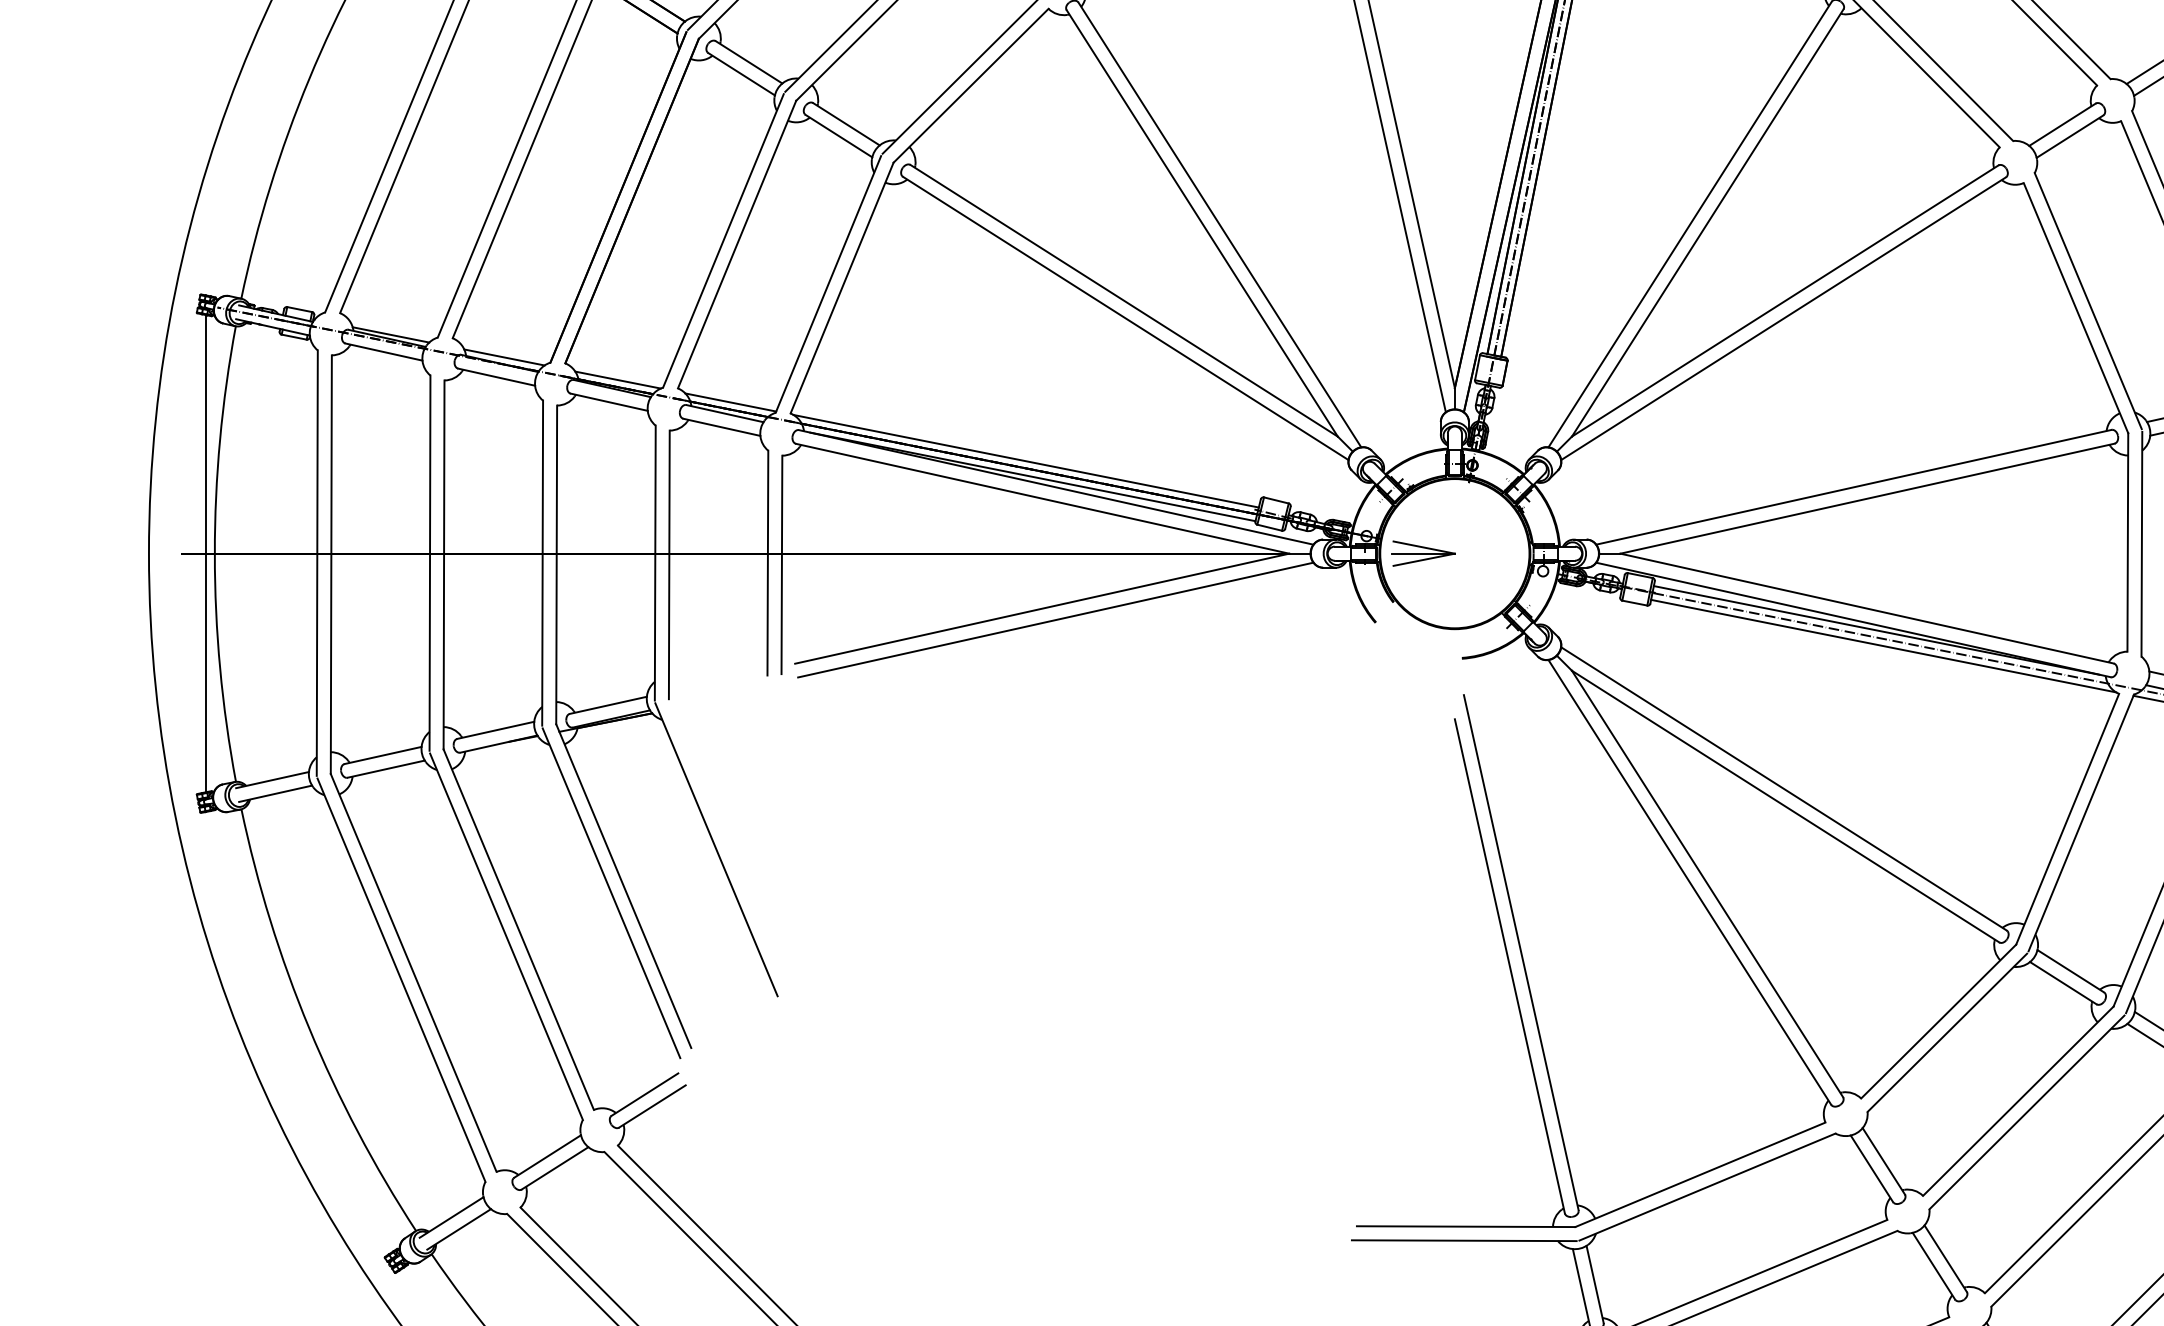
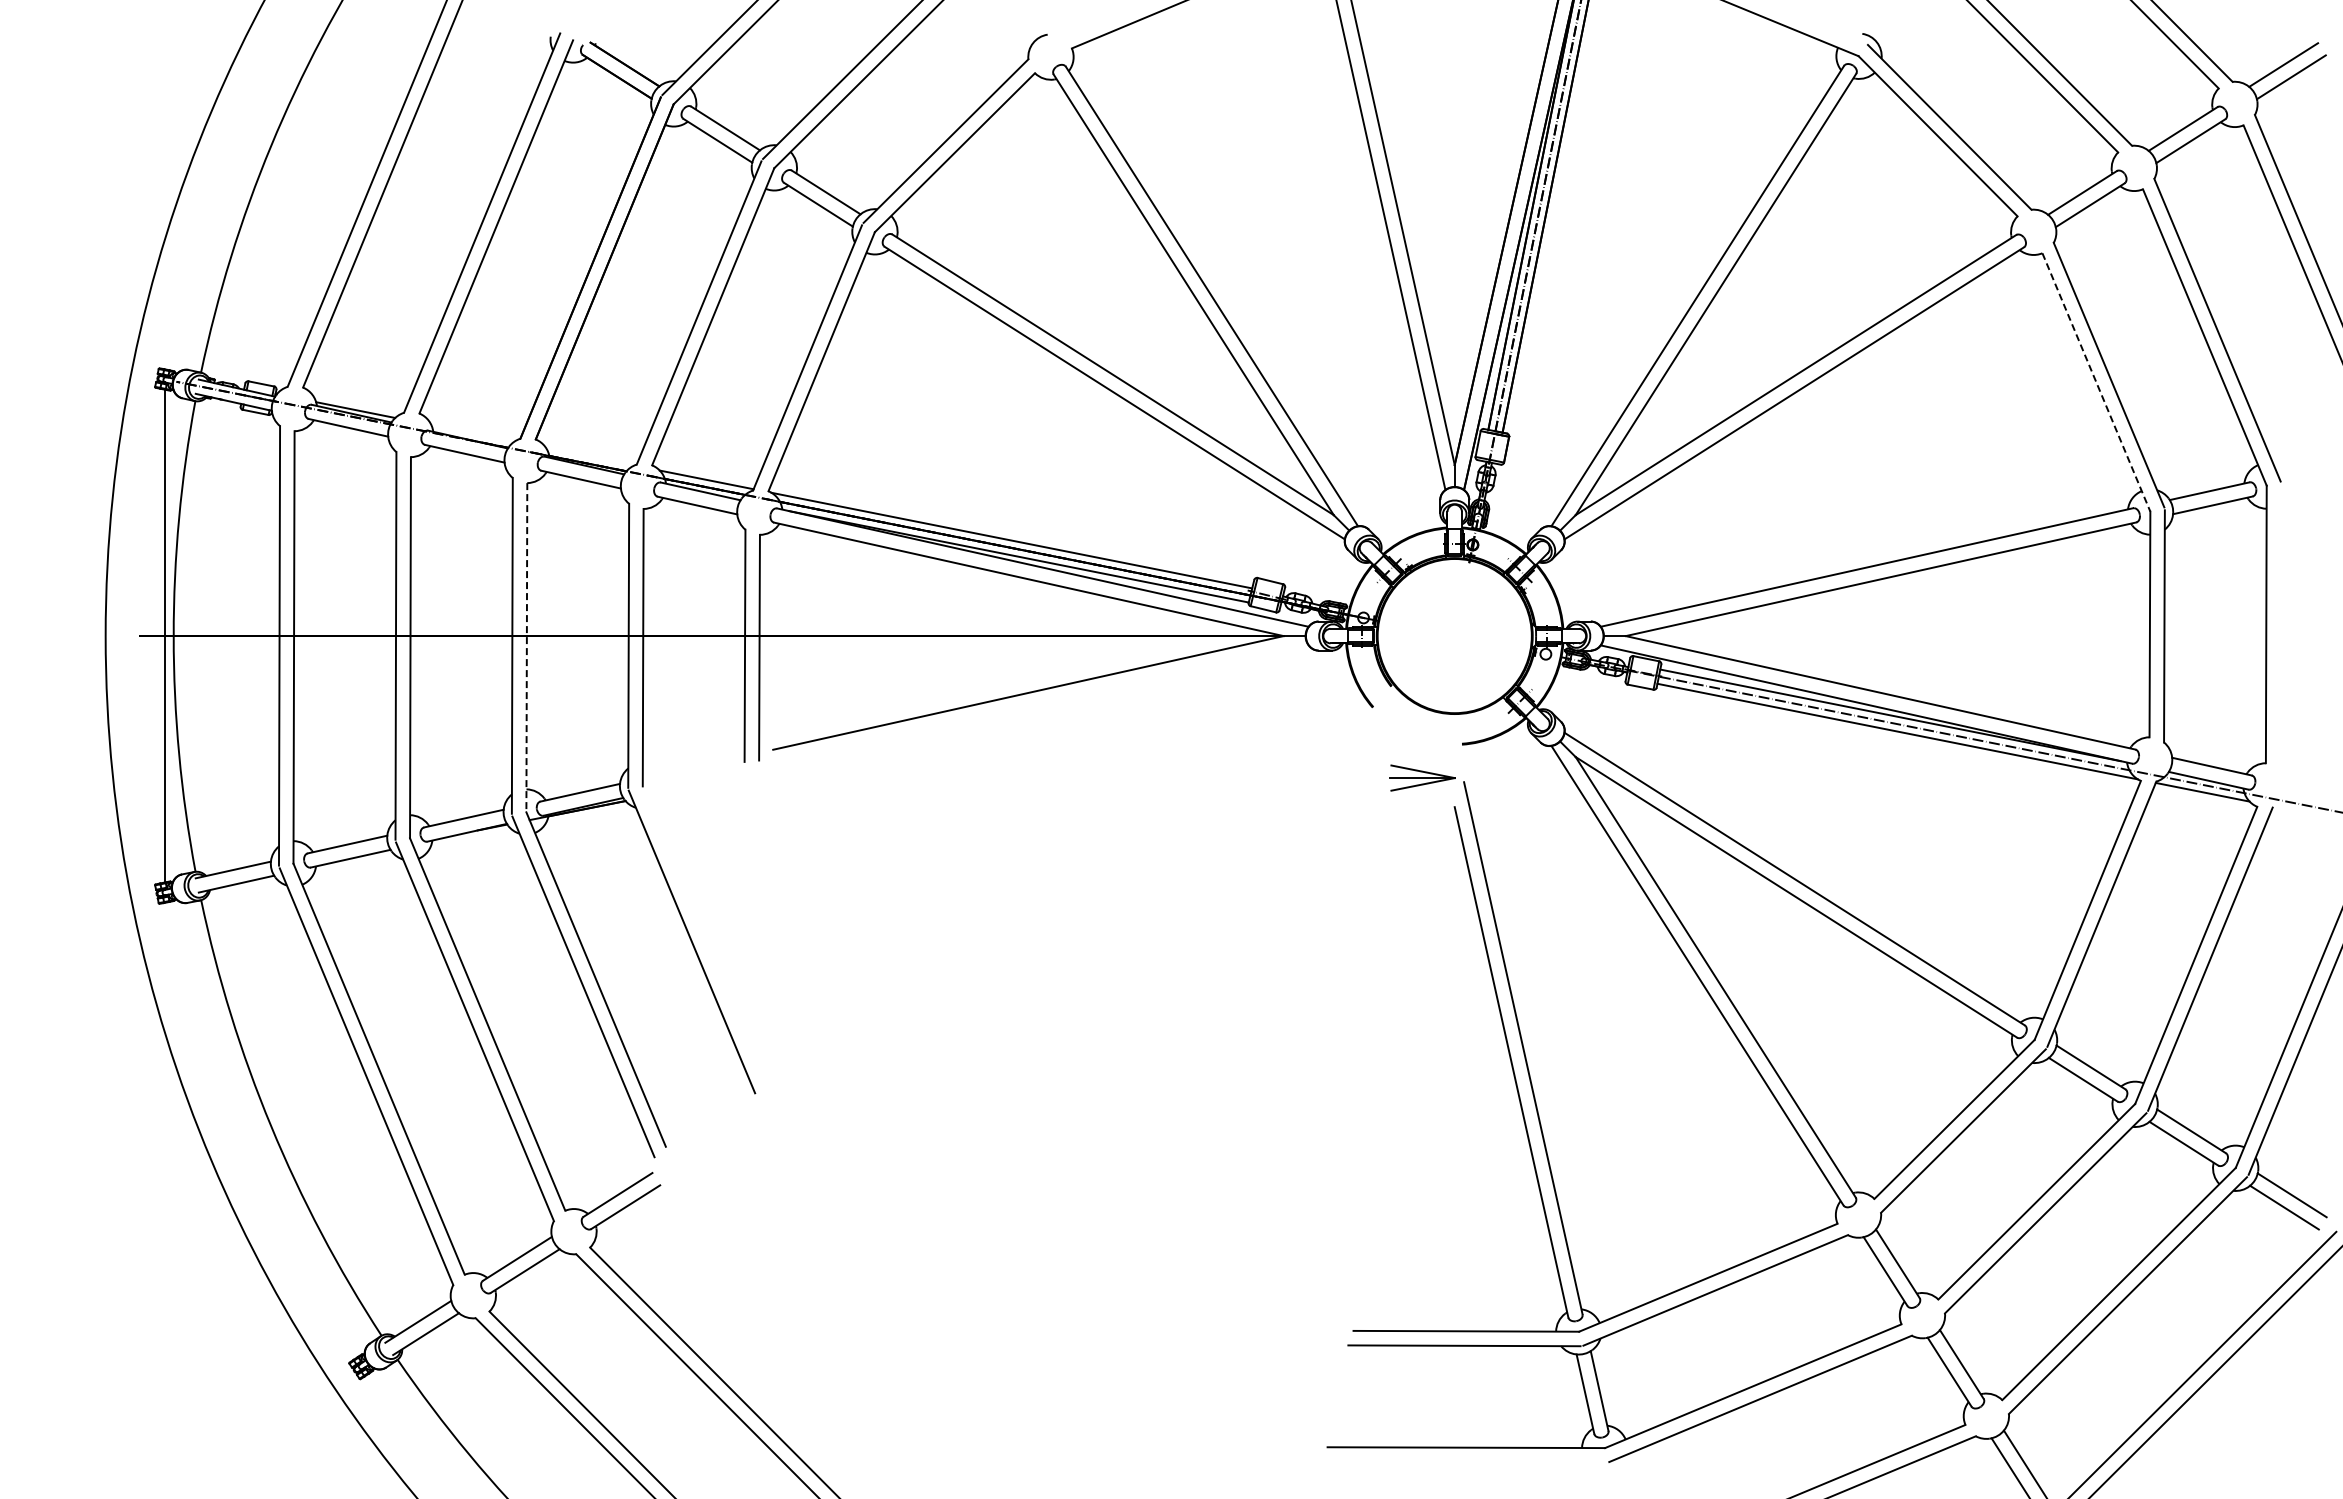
line: (2076, 308) -> (2096, 382), solid -> dashed
line: (504, 357) -> (472, 433), removed
line: (618, 379) -> (590, 456), removed
part: (1423, 553) -> (1422, 777), moved
line: (556, 564) -> (526, 647), solid -> dashed
line: (1055, 619) -> (1042, 704), removed

